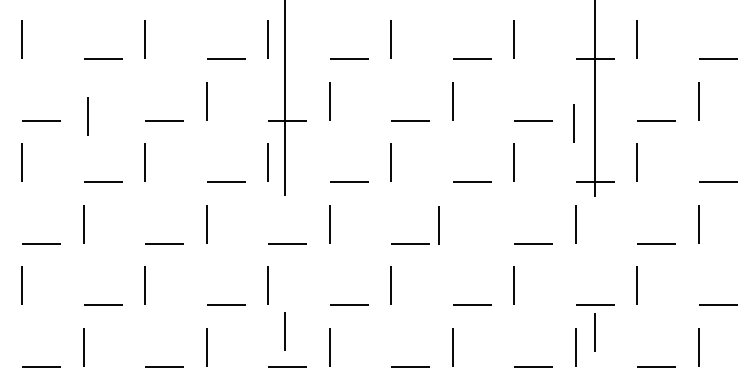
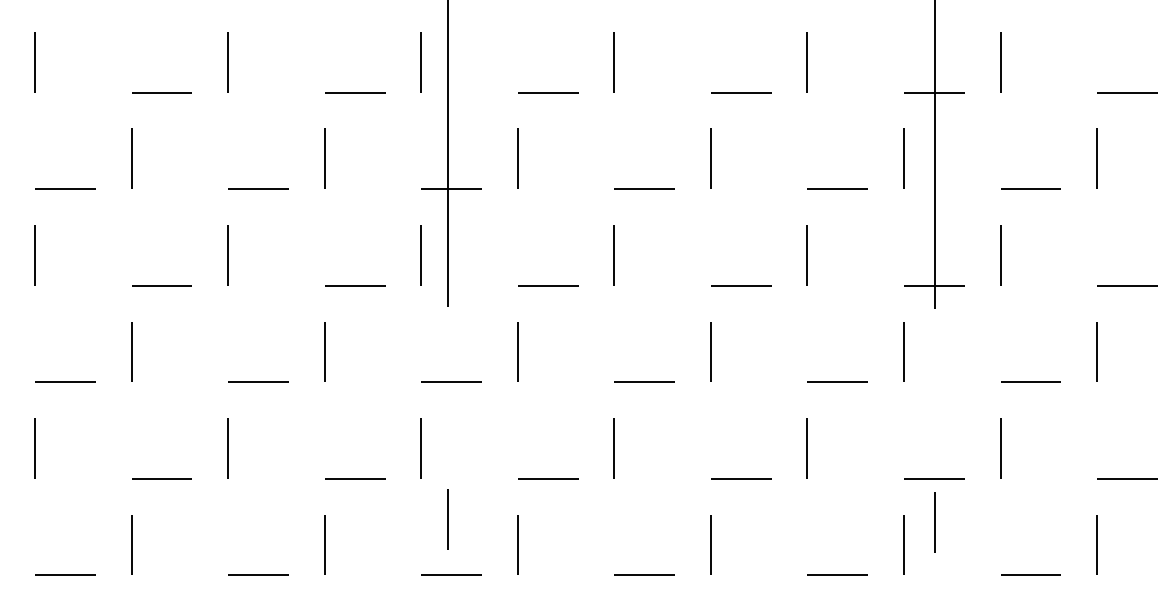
line: (87, 116) -> (131, 159), moved
line: (573, 123) -> (903, 159), moved
line: (438, 225) -> (710, 352), moved

